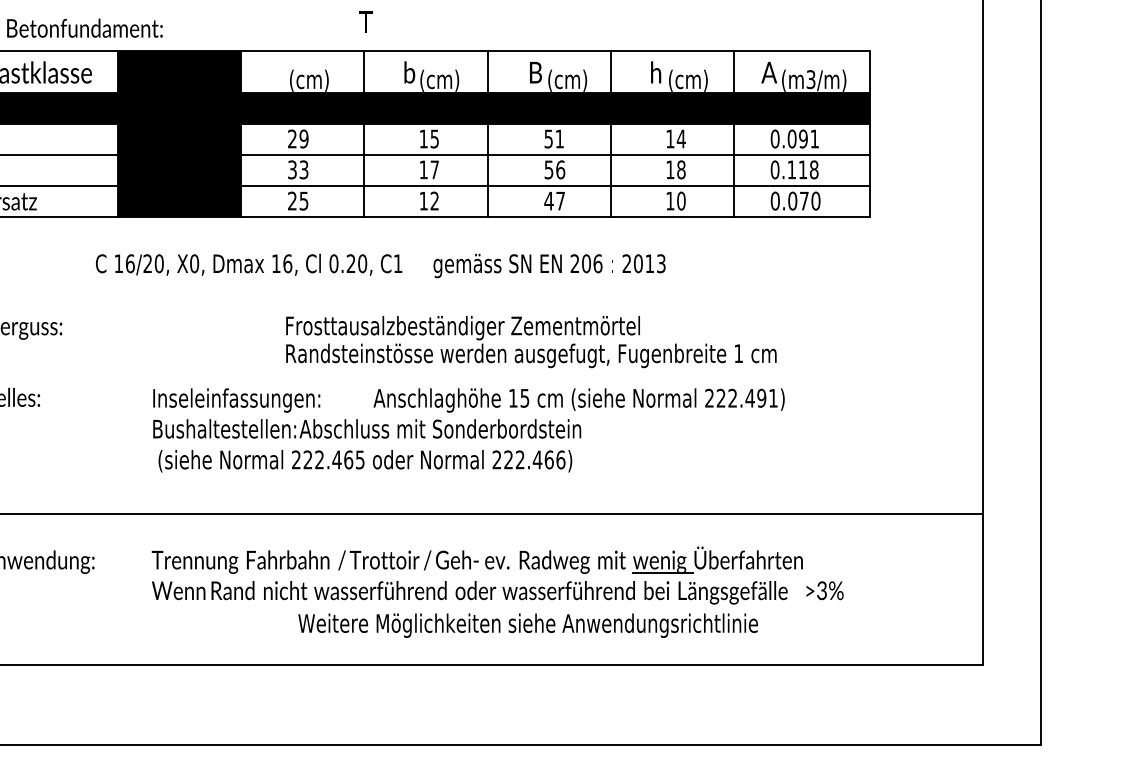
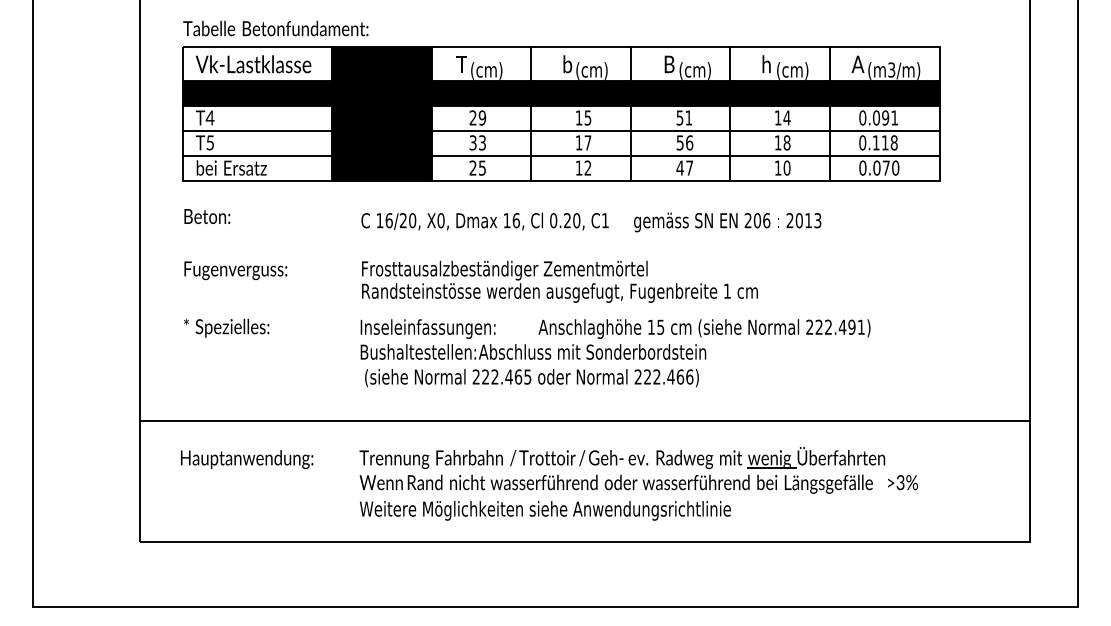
text: (366, 21) -> (461, 64), moved
text: (380, 266) -> (591, 222), moved
text: (530, 341) -> (559, 281), moved
text: (528, 625) -> (545, 510), moved

